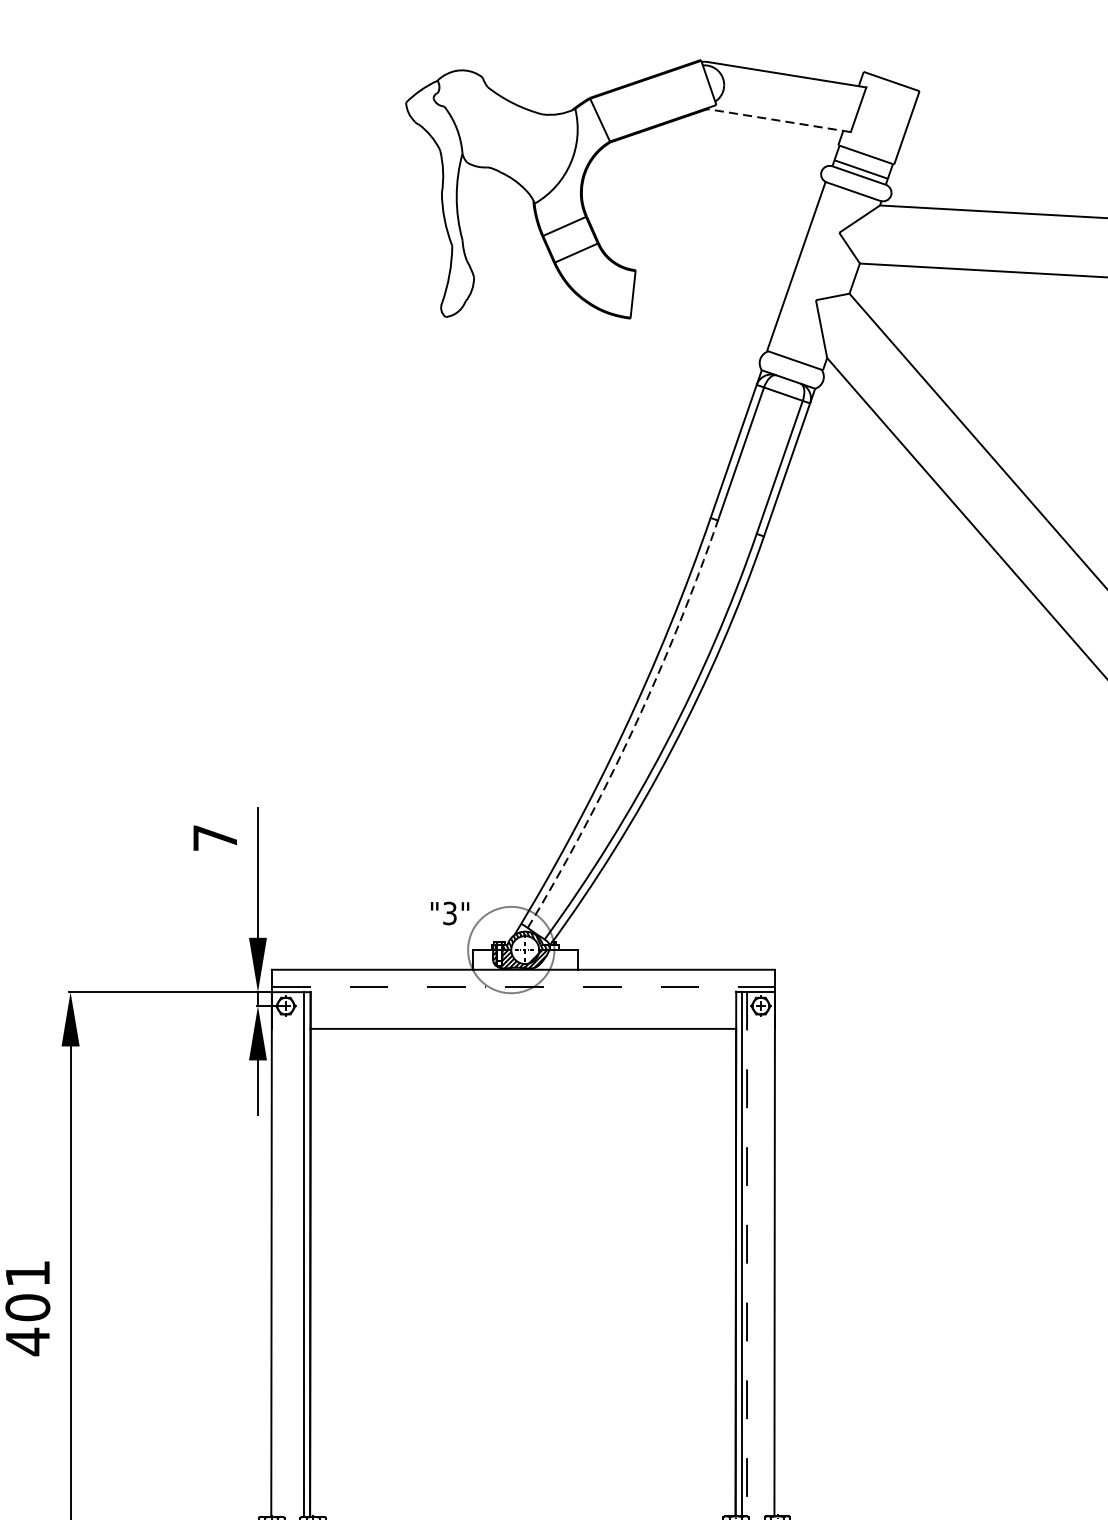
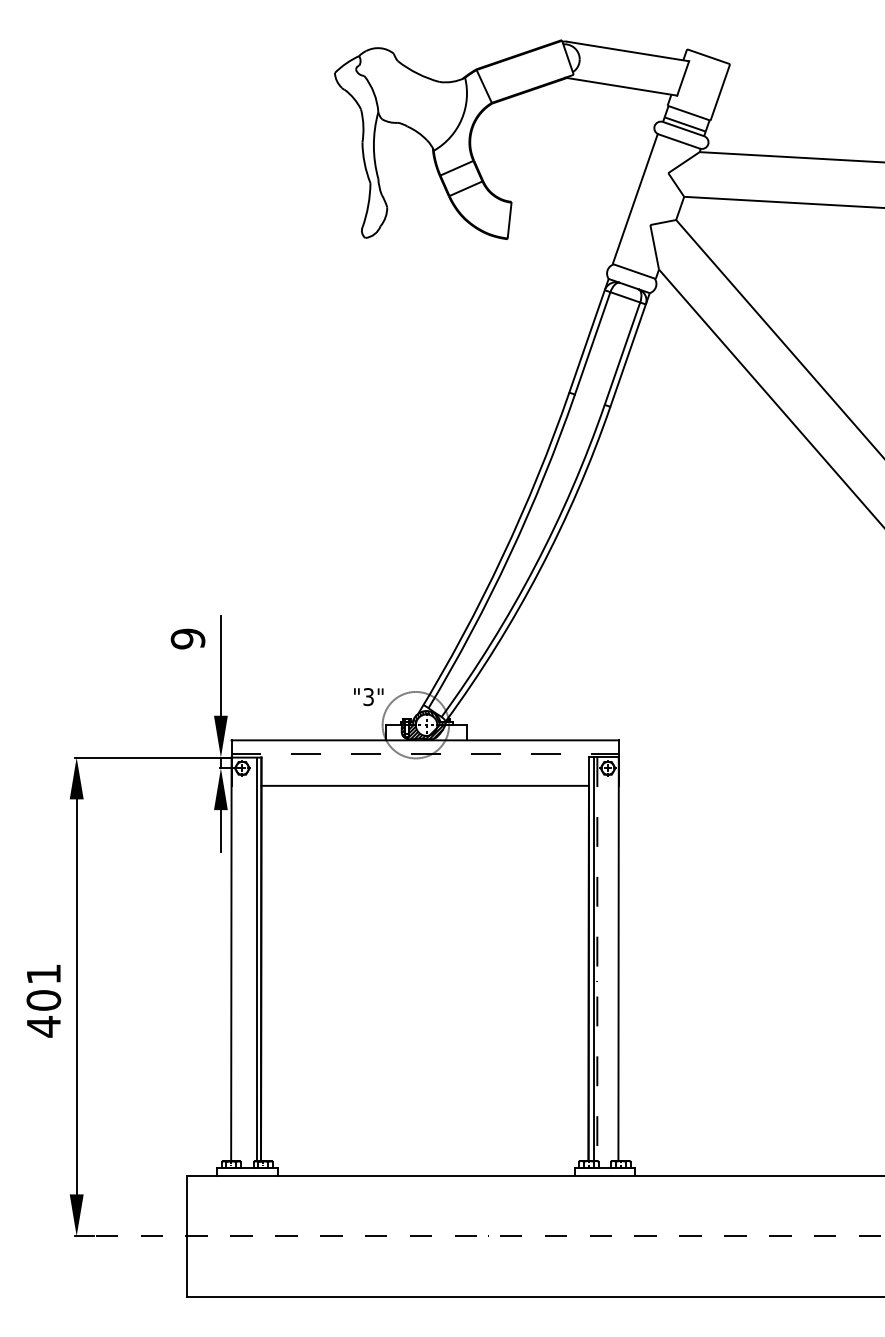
line: (778, 120) -> (621, 86), dashed -> solid
arc: (632, 729) -> (509, 555), dashed -> solid
text: (214, 837) -> (187, 638), 7 -> 9

